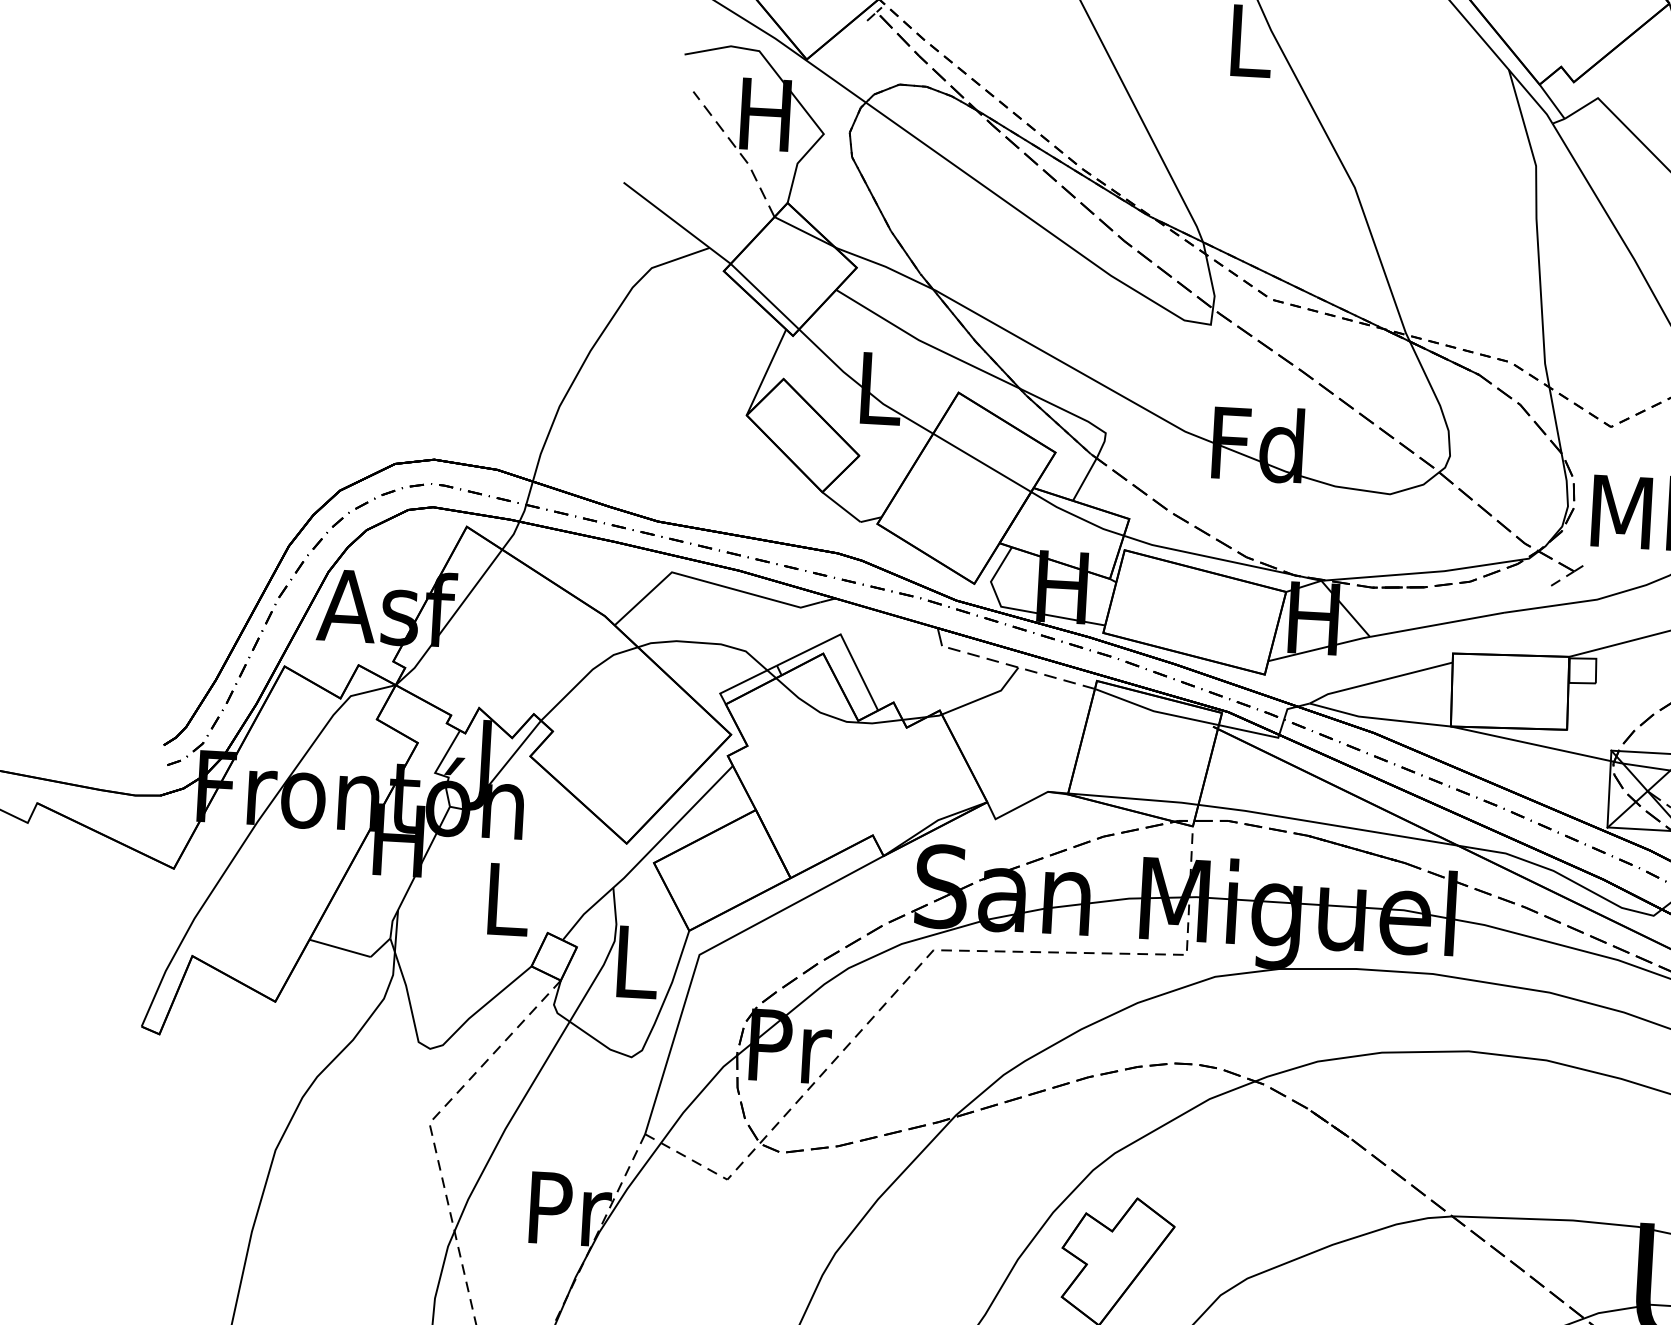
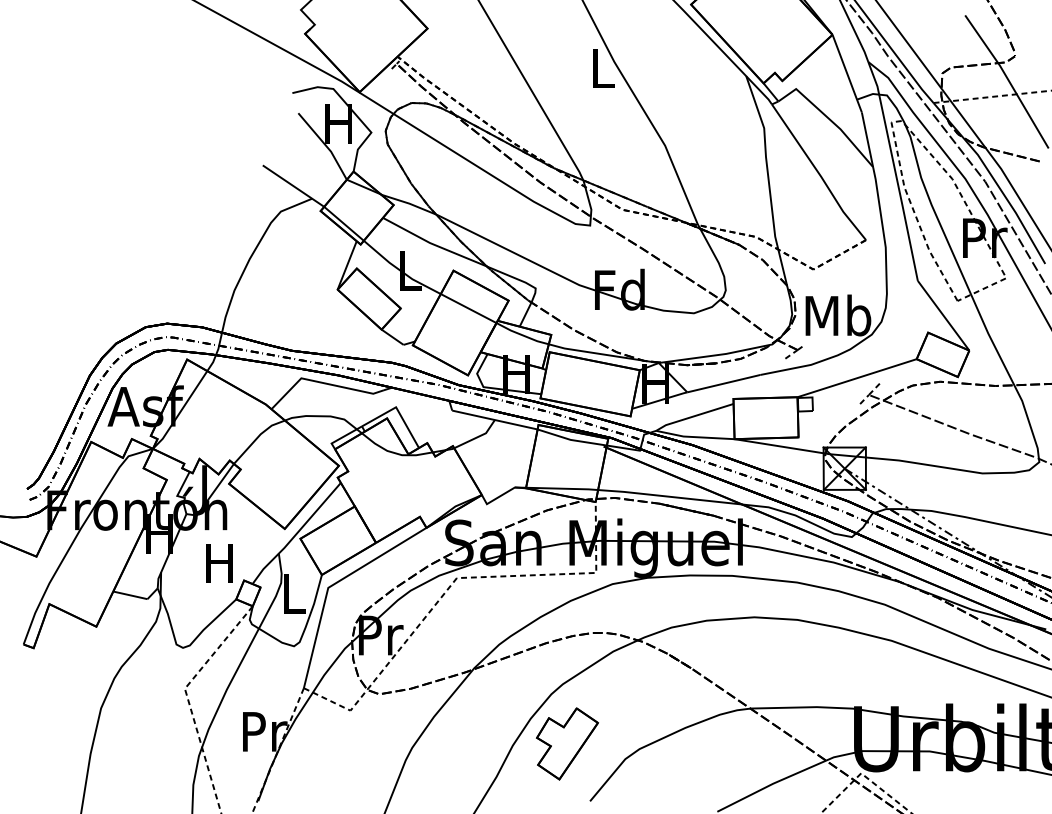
line: (739, 151) -> (325, 144), dashed -> solid
line: (1017, 668) -> (494, 420), dashed -> solid
text: (504, 899) -> (219, 563), L -> H

